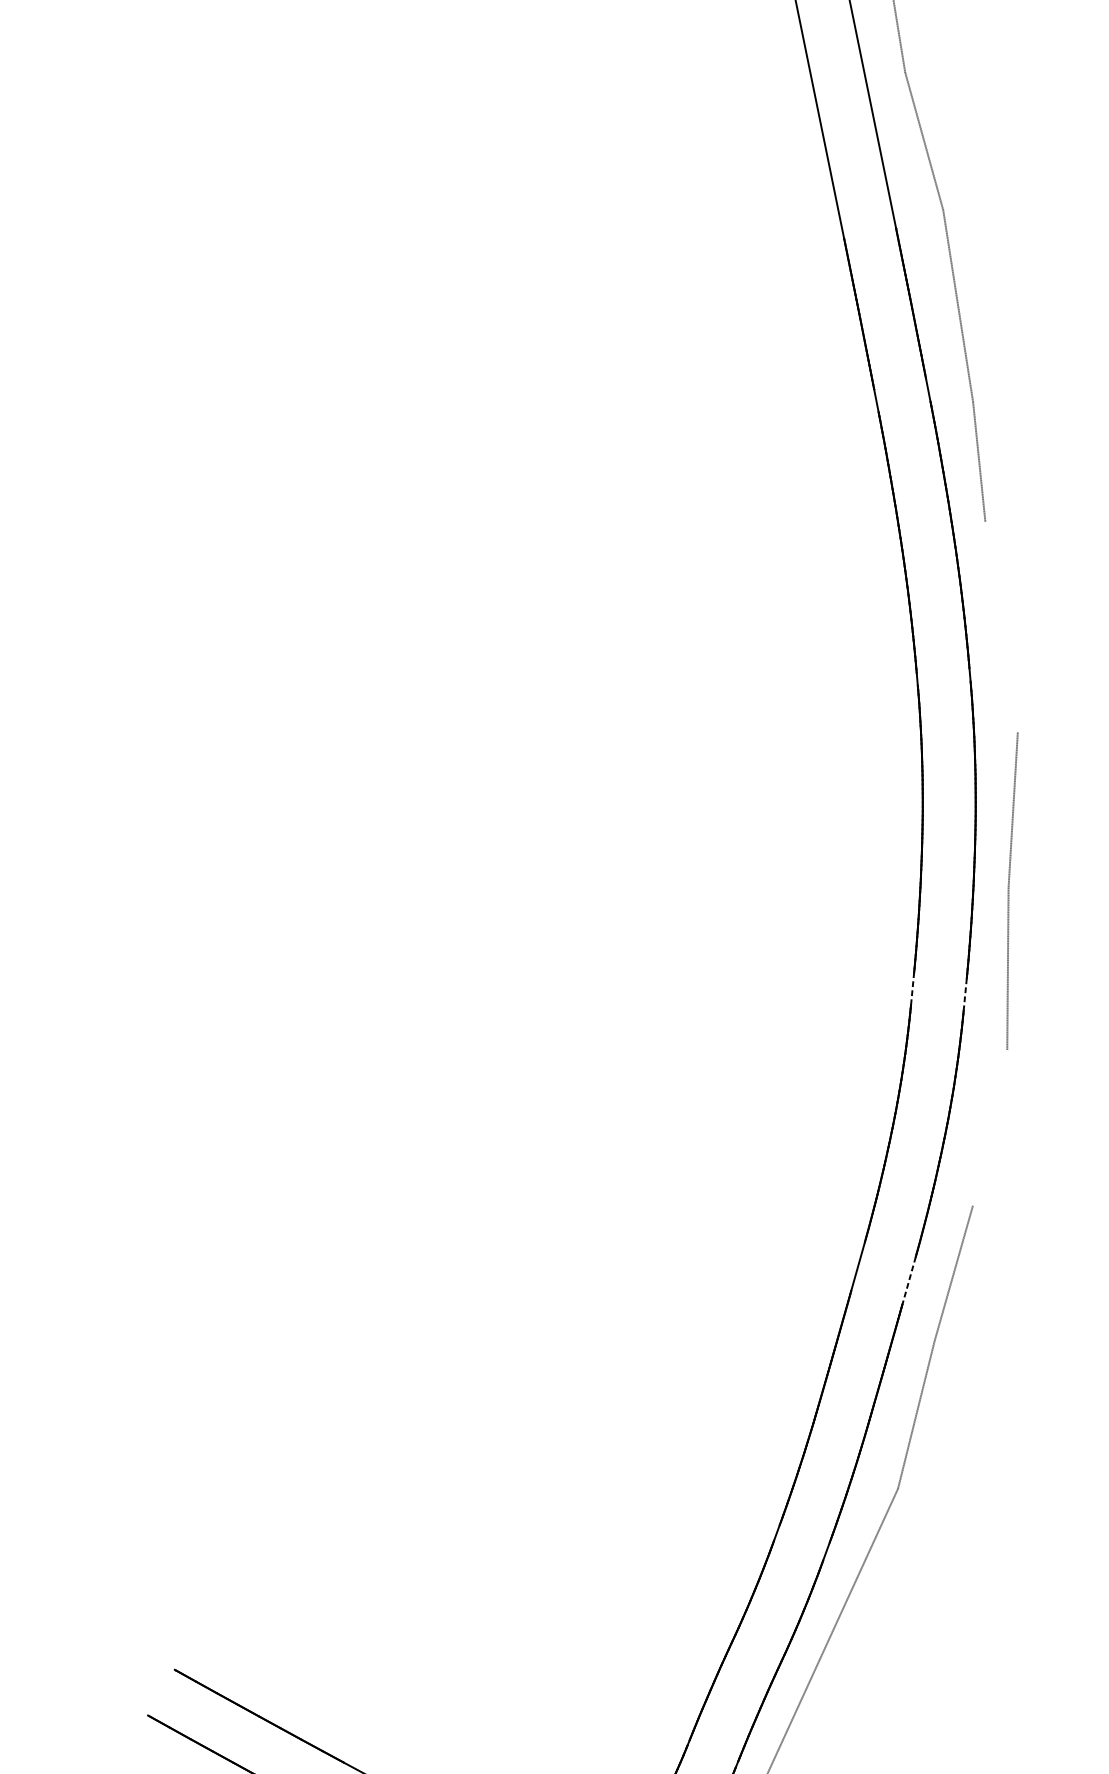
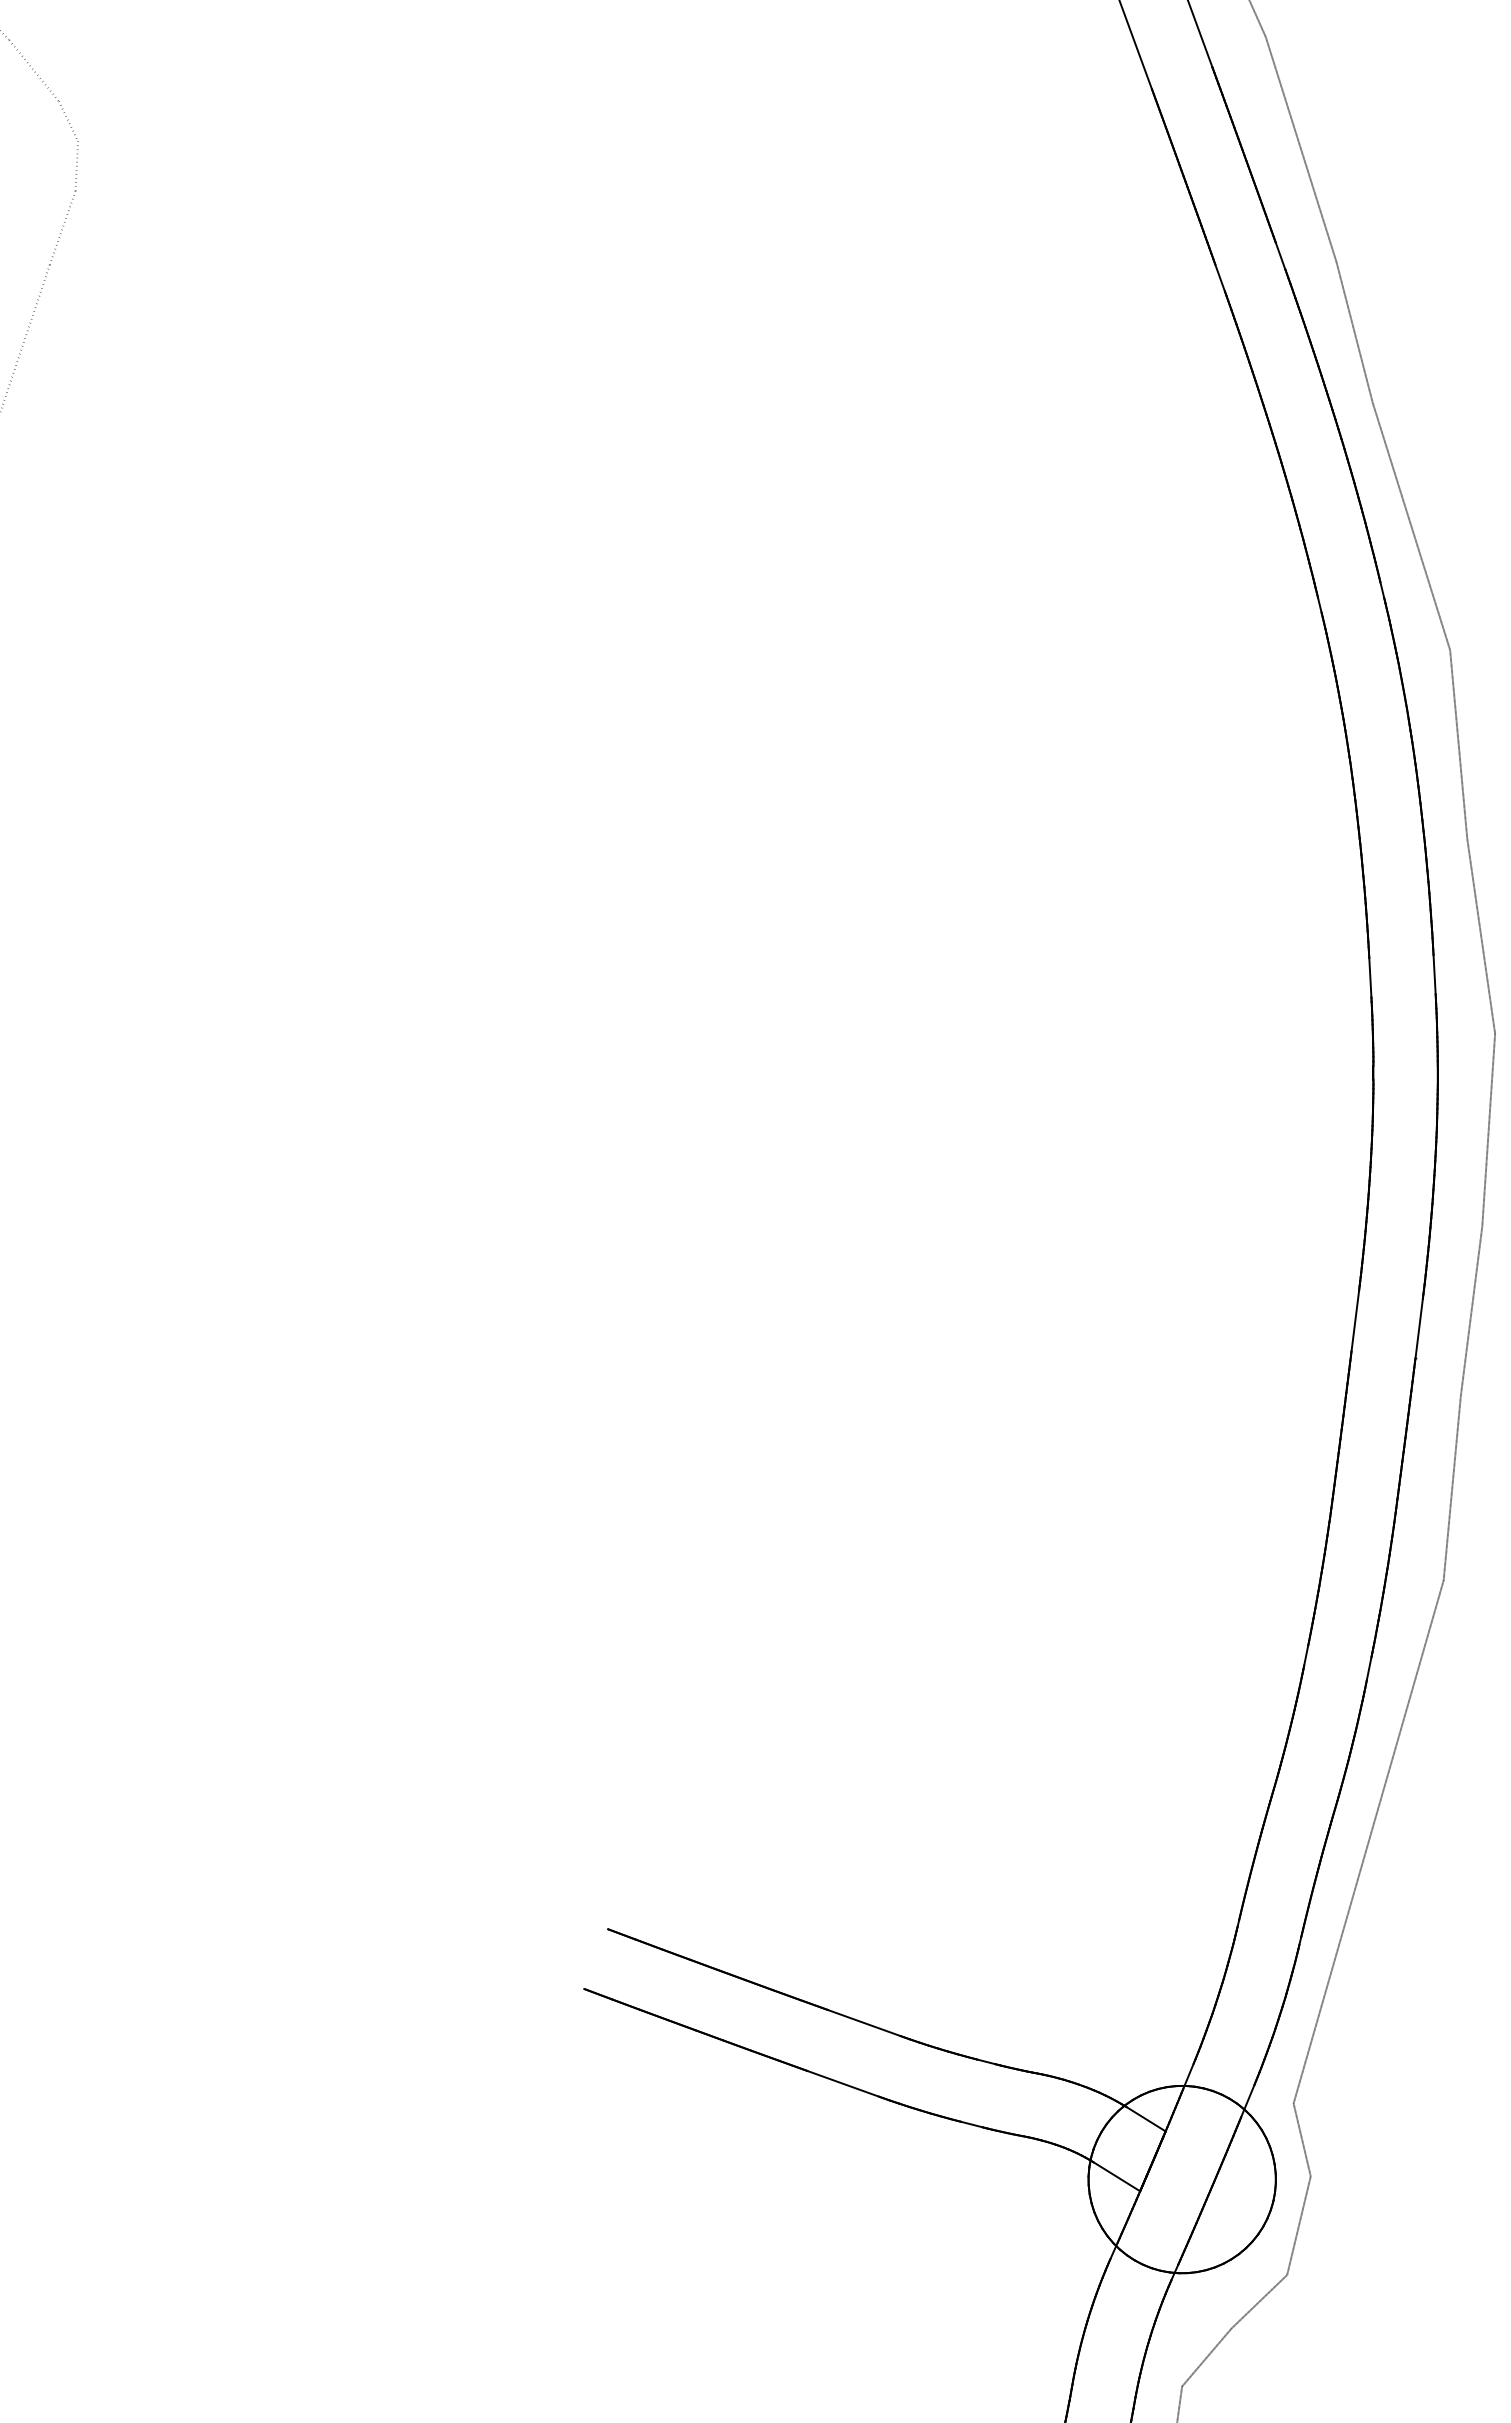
line: (1001, 626) -> (1411, 526), added
line: (912, 988) -> (1370, 977), dashed -> solid
line: (965, 994) -> (1434, 974), dashed -> solid
line: (990, 1127) -> (1488, 1129), added
line: (909, 1280) -> (1419, 1328), dashed -> solid

